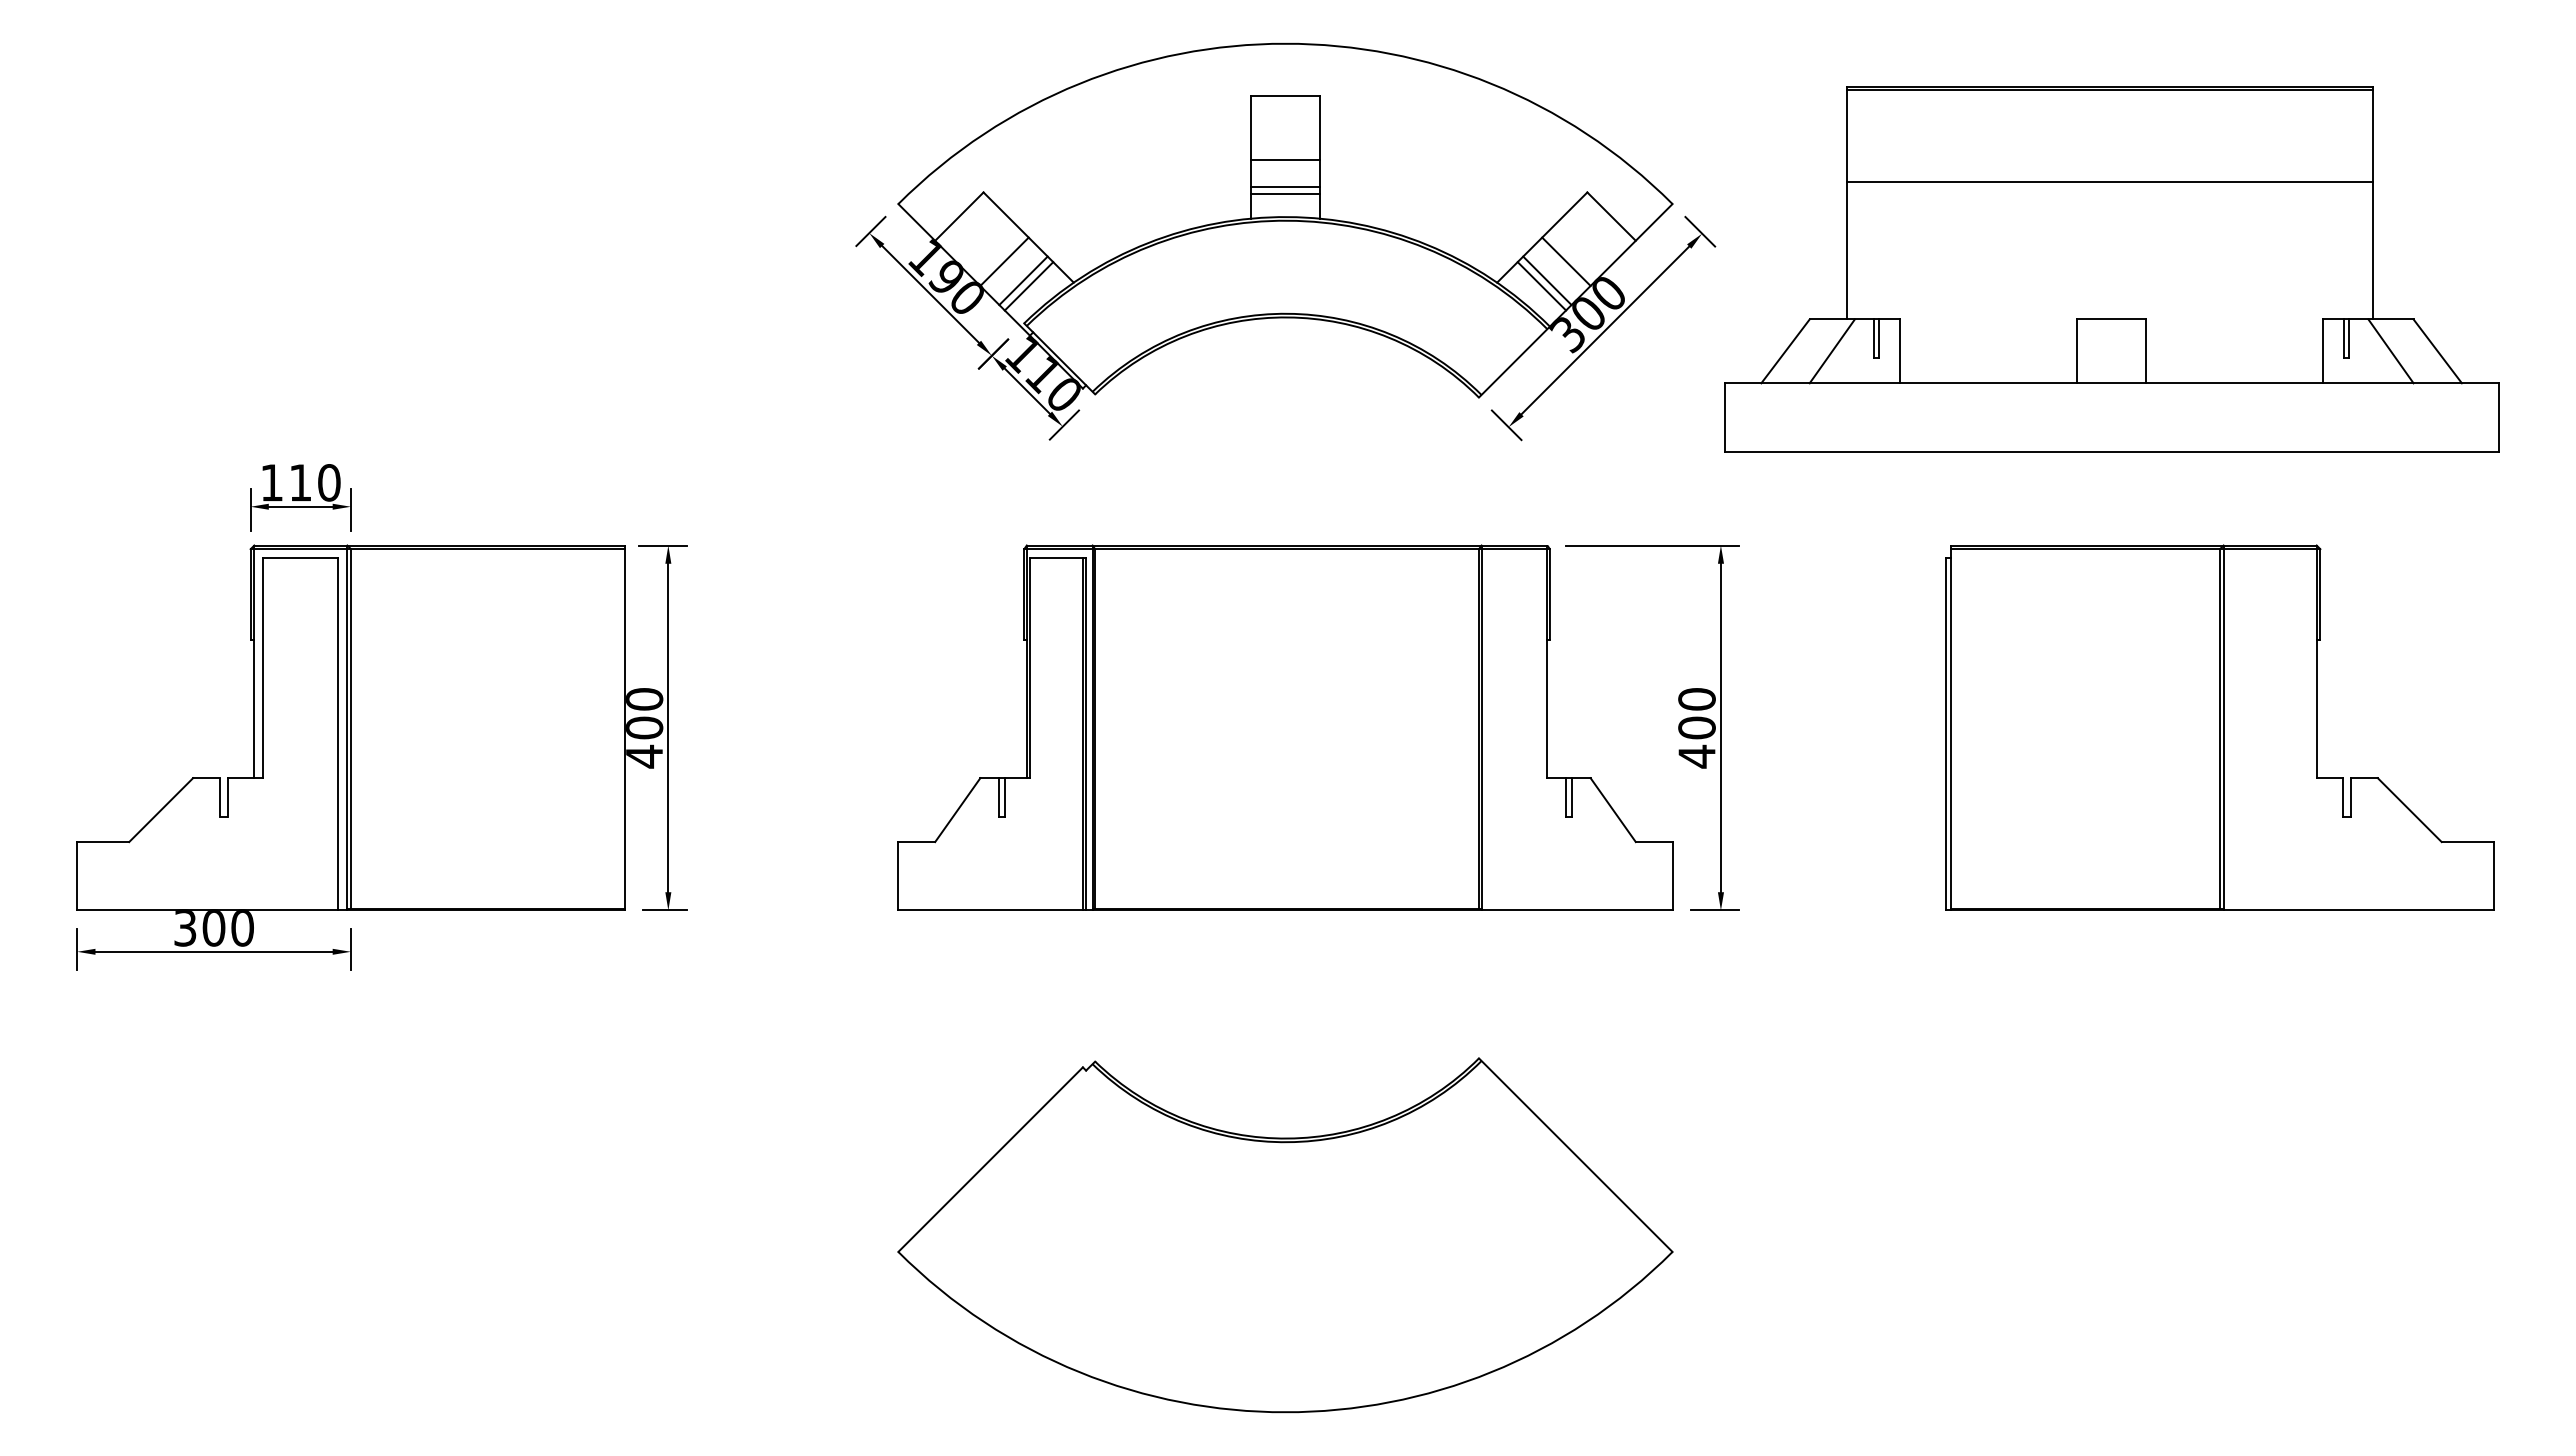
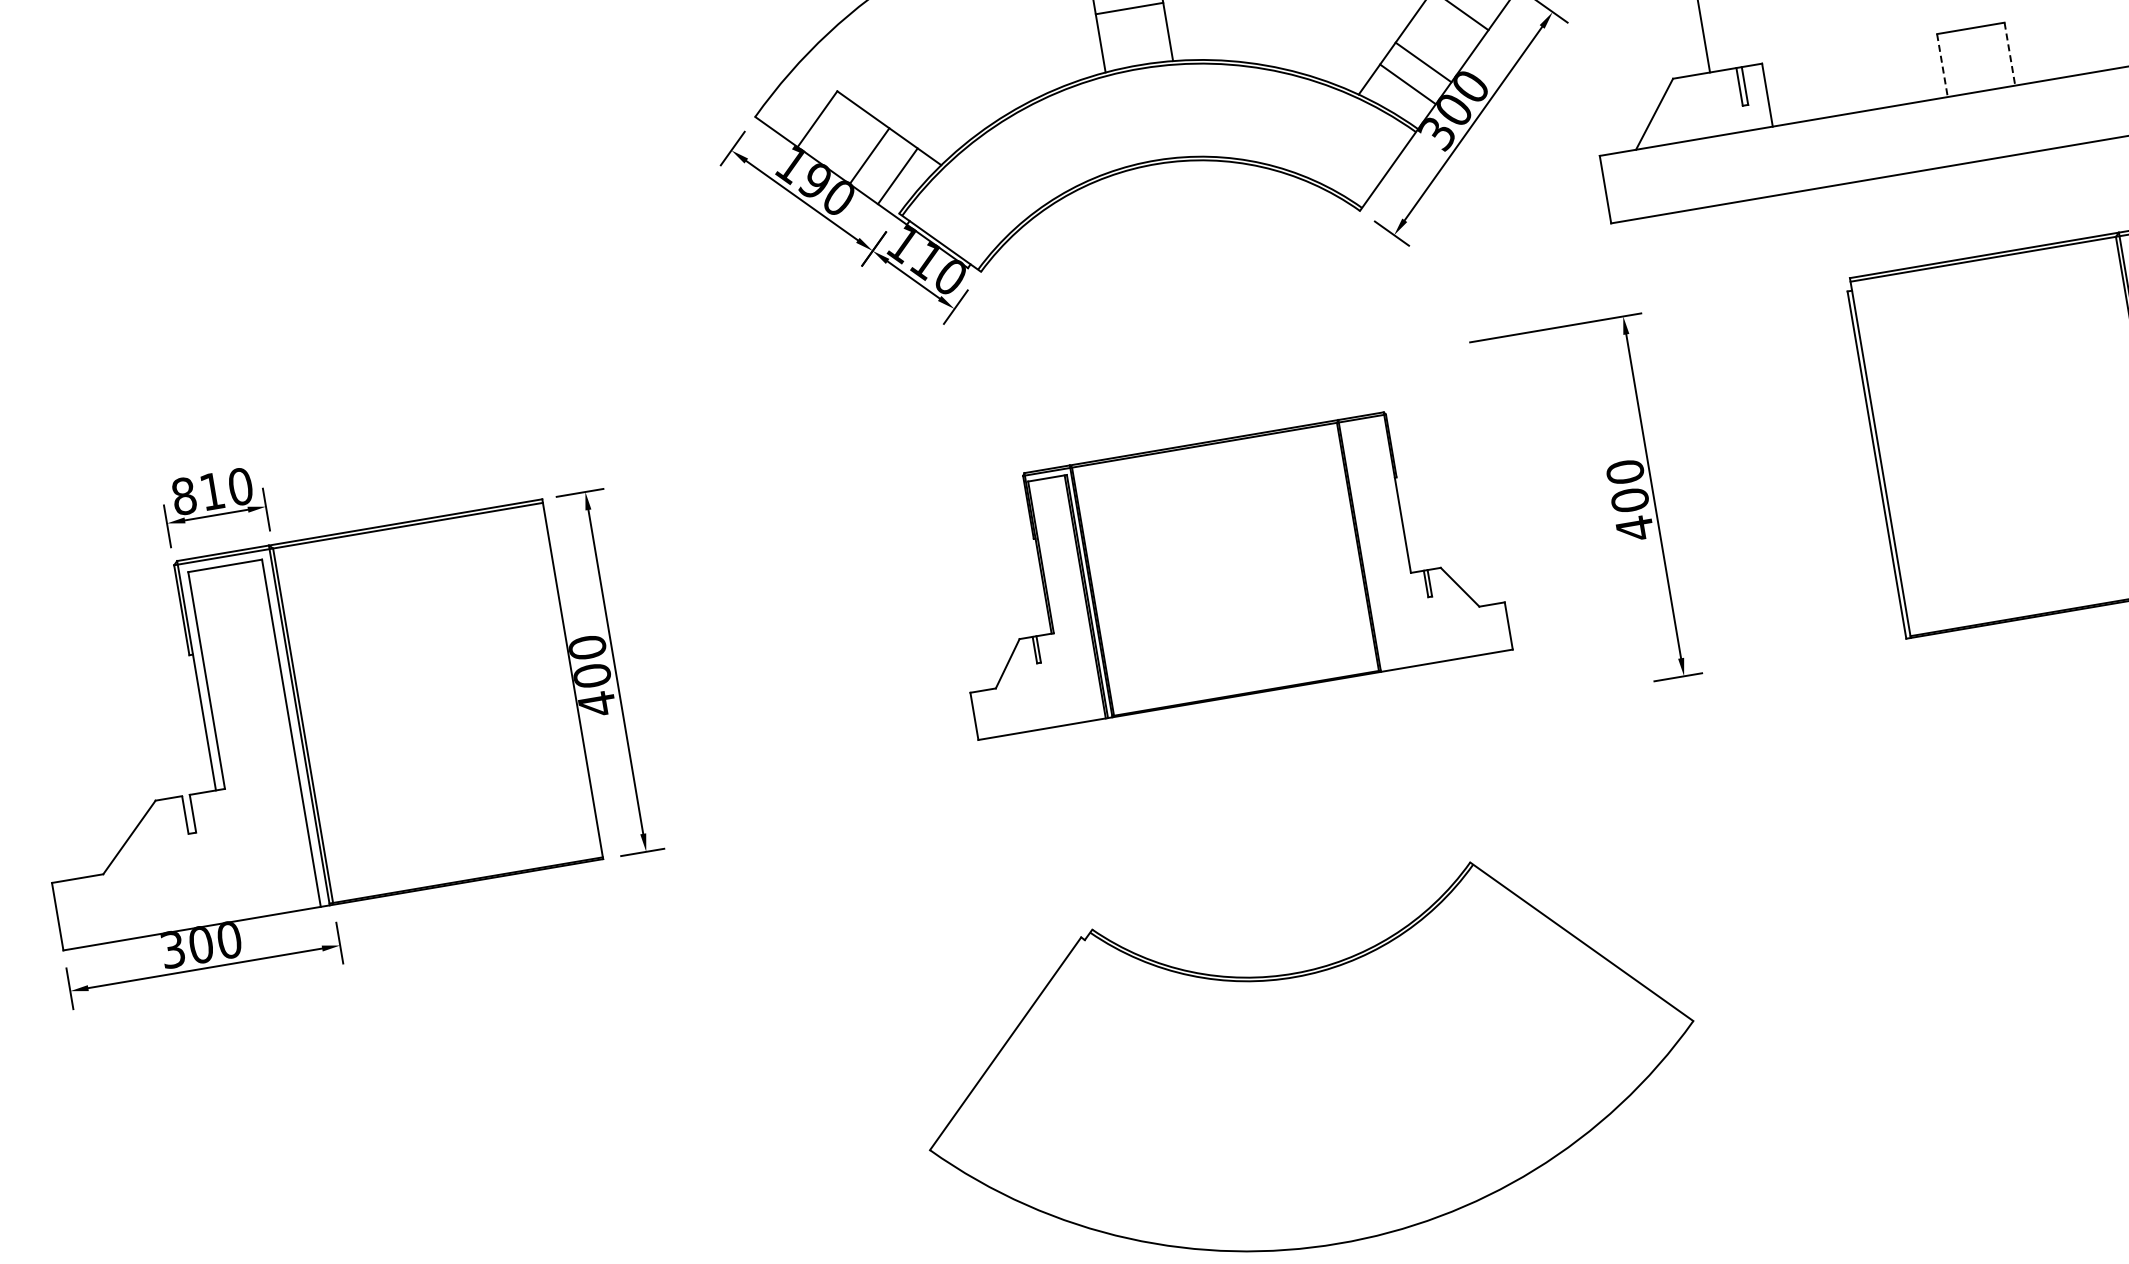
line: (1285, 186) -> (1134, 35), removed
line: (1285, 194) -> (1135, 42), removed
line: (1023, 280) -> (891, 171), removed
line: (1541, 286) -> (1403, 90), removed
line: (1831, 351) -> (1699, 106), removed
line: (2077, 351) -> (1942, 65), solid -> dashed
line: (2145, 351) -> (2009, 54), solid -> dashed
text: (271, 482) -> (183, 496), 110 -> 810
part: (1285, 727) -> (1224, 568), size x0.7

